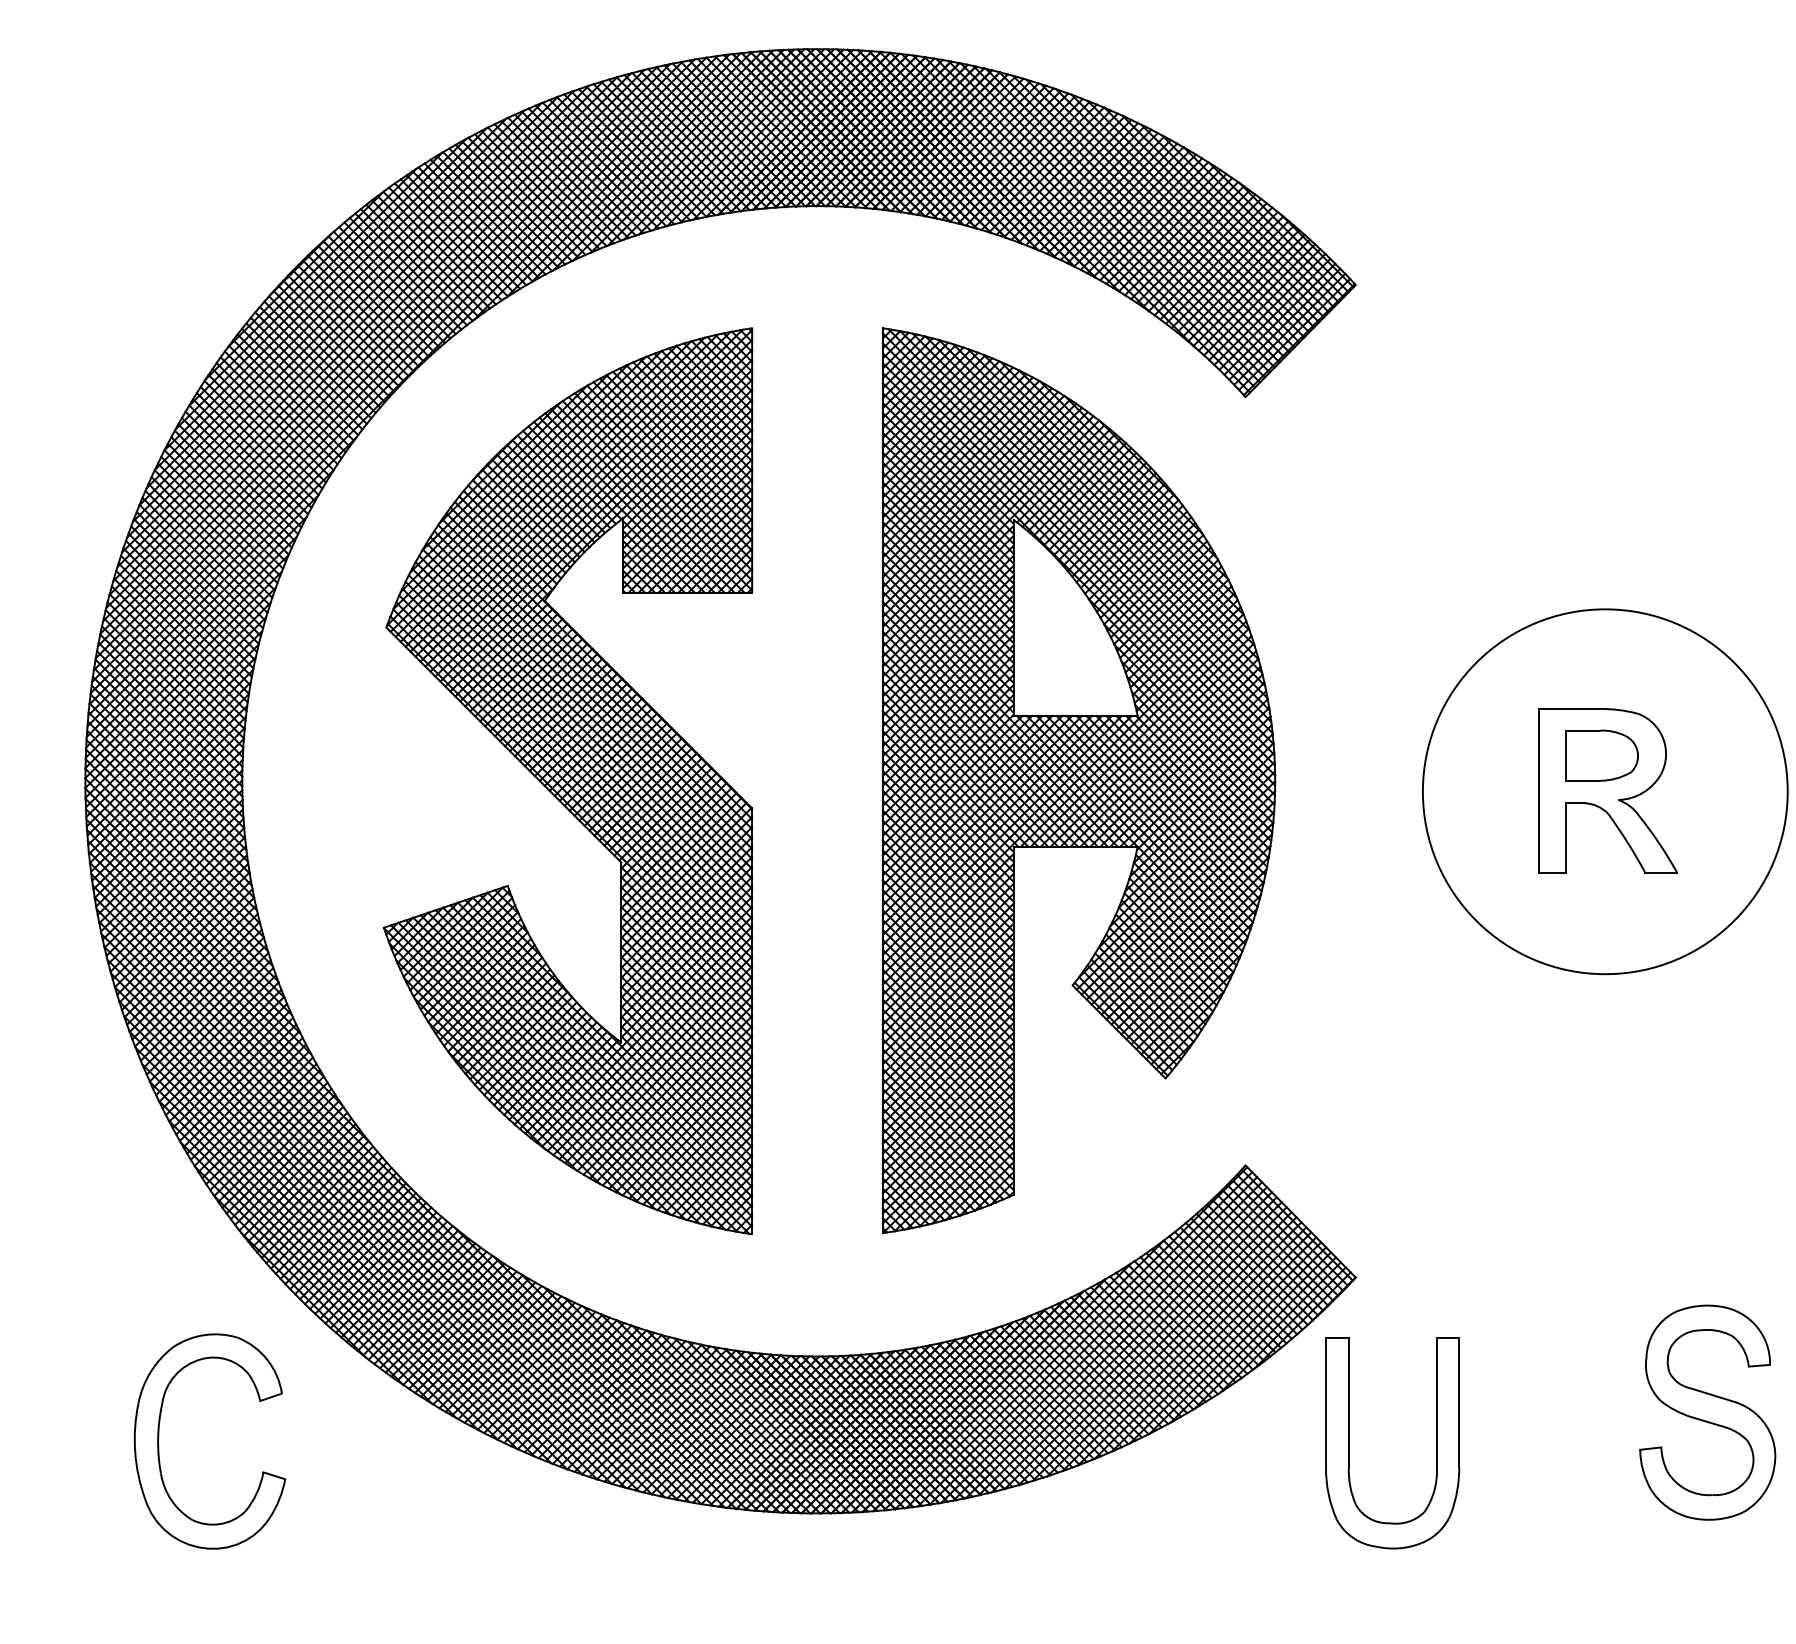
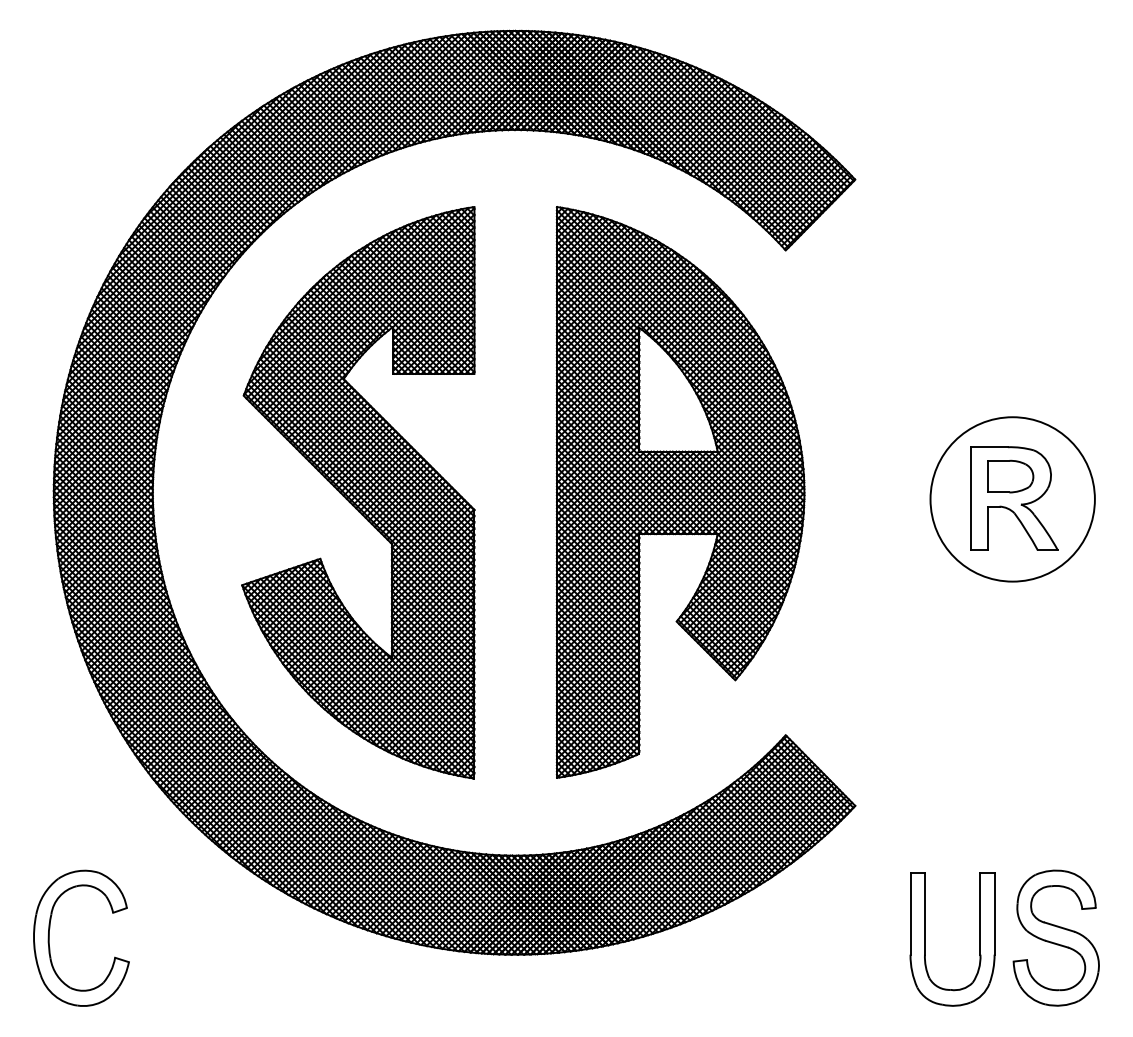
circle: (1604, 791) -> (1012, 499), size x0.71
part: (1706, 1411) -> (1055, 937), moved
part: (159, 1440) -> (49, 937), moved
part: (1349, 1443) -> (925, 939), moved

